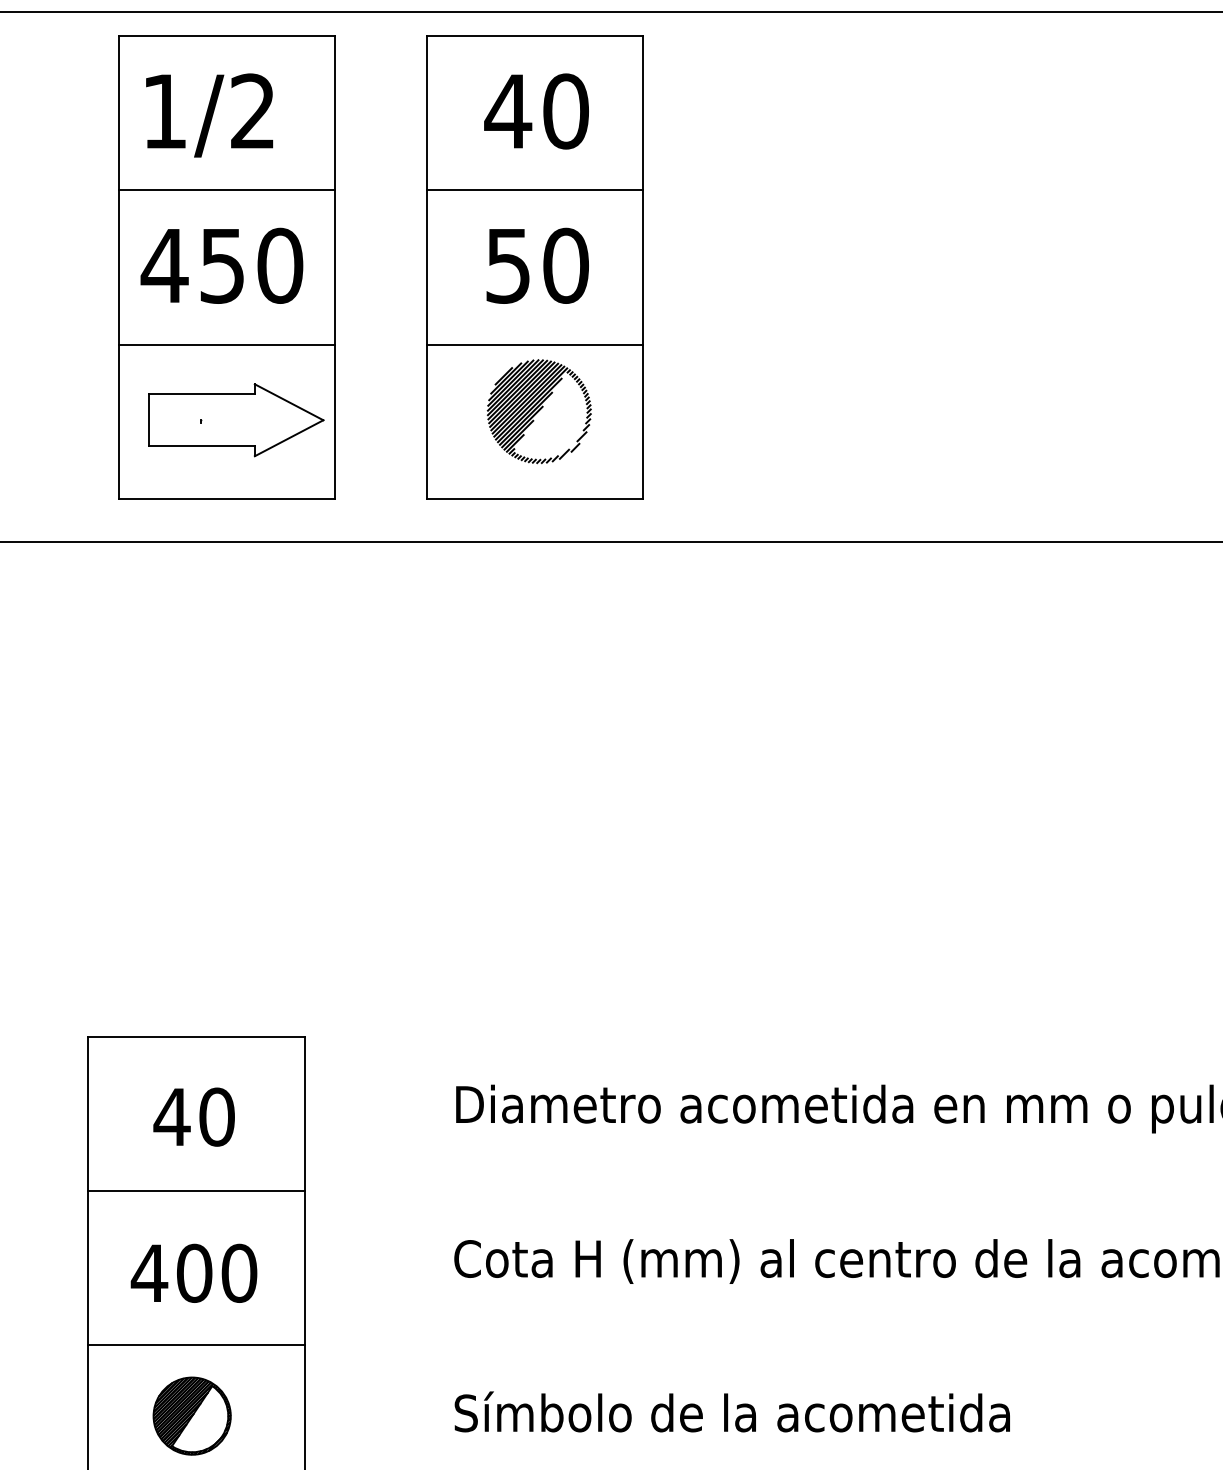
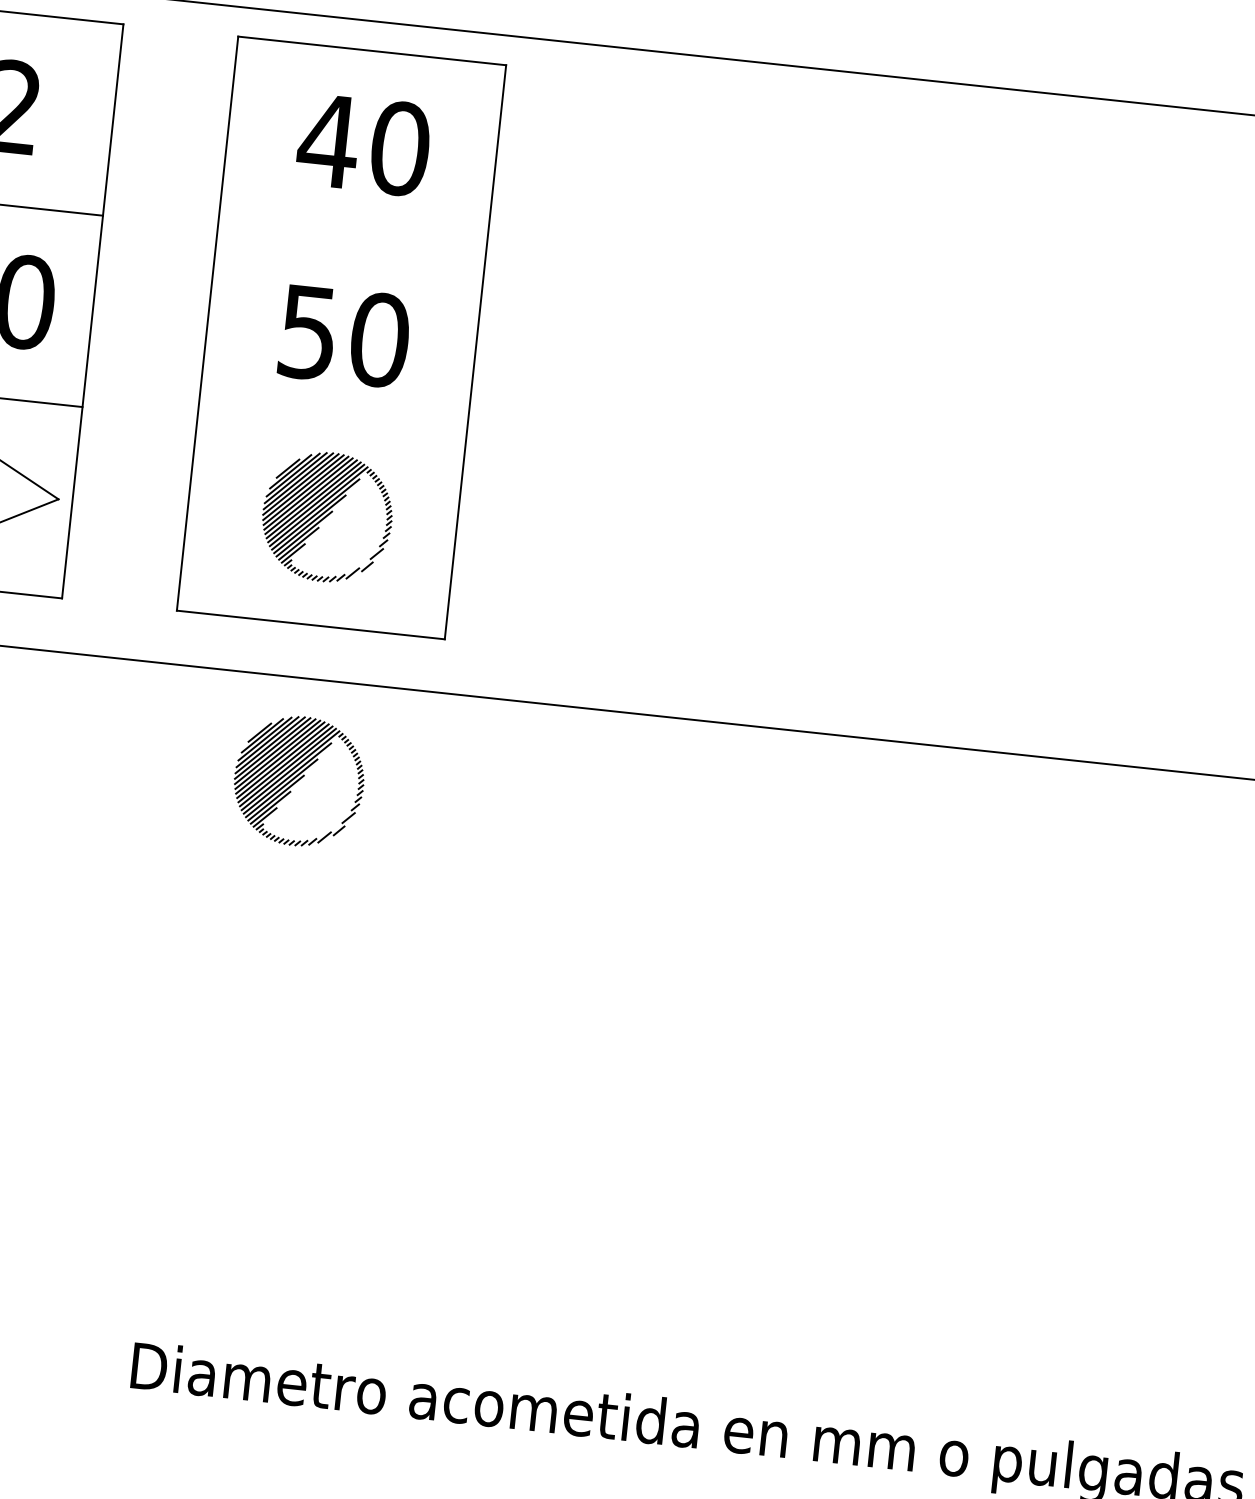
line: (535, 190) -> (351, 242), removed
line: (535, 344) -> (331, 433), removed
part: (538, 624) -> (298, 780), added

